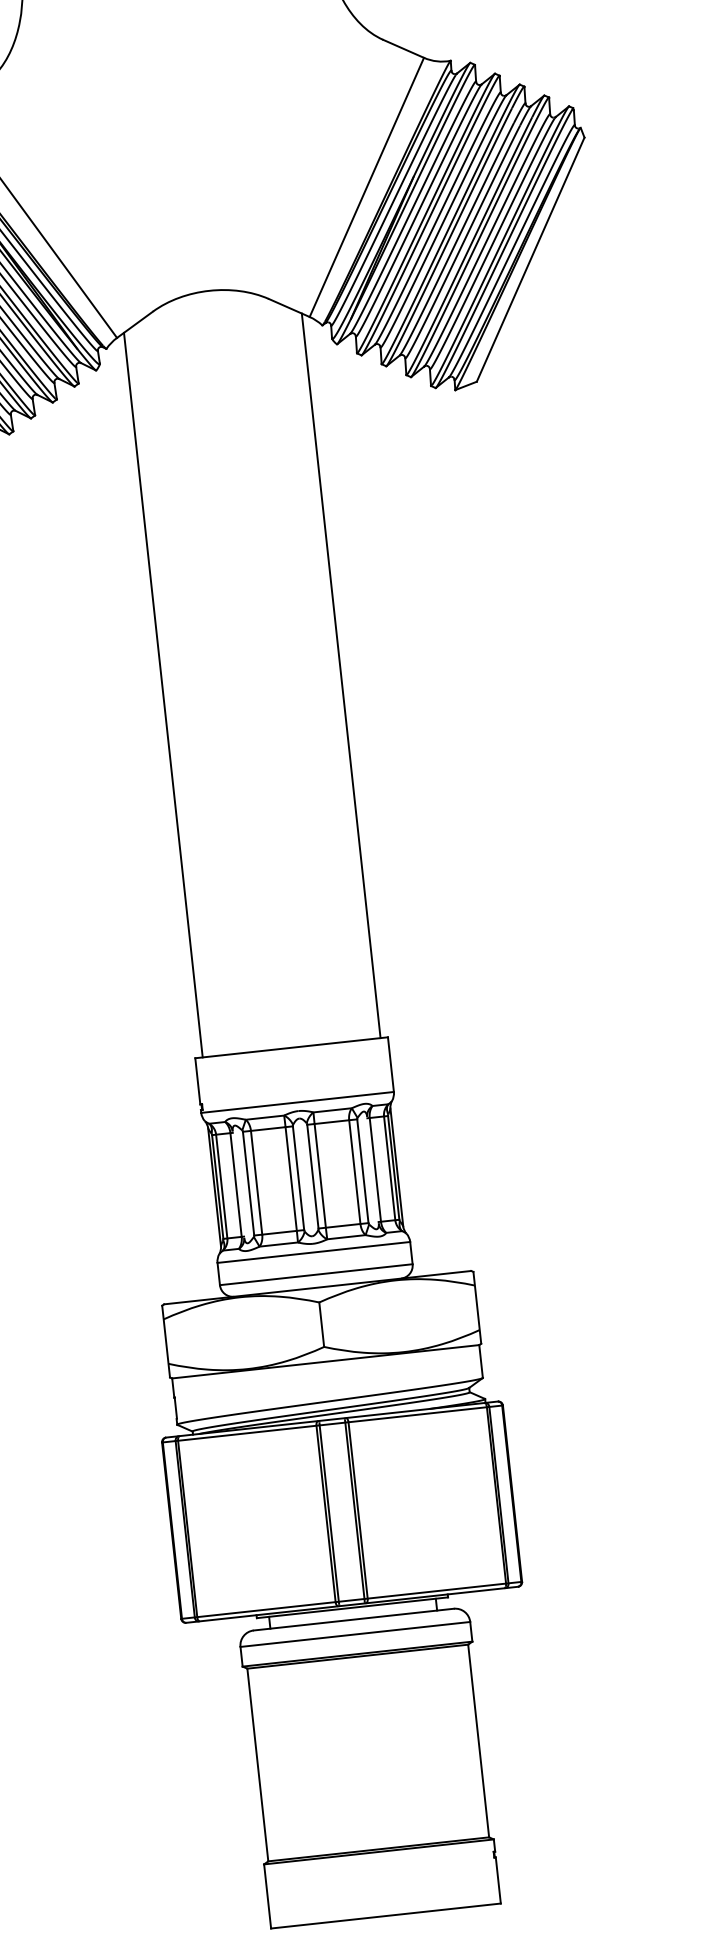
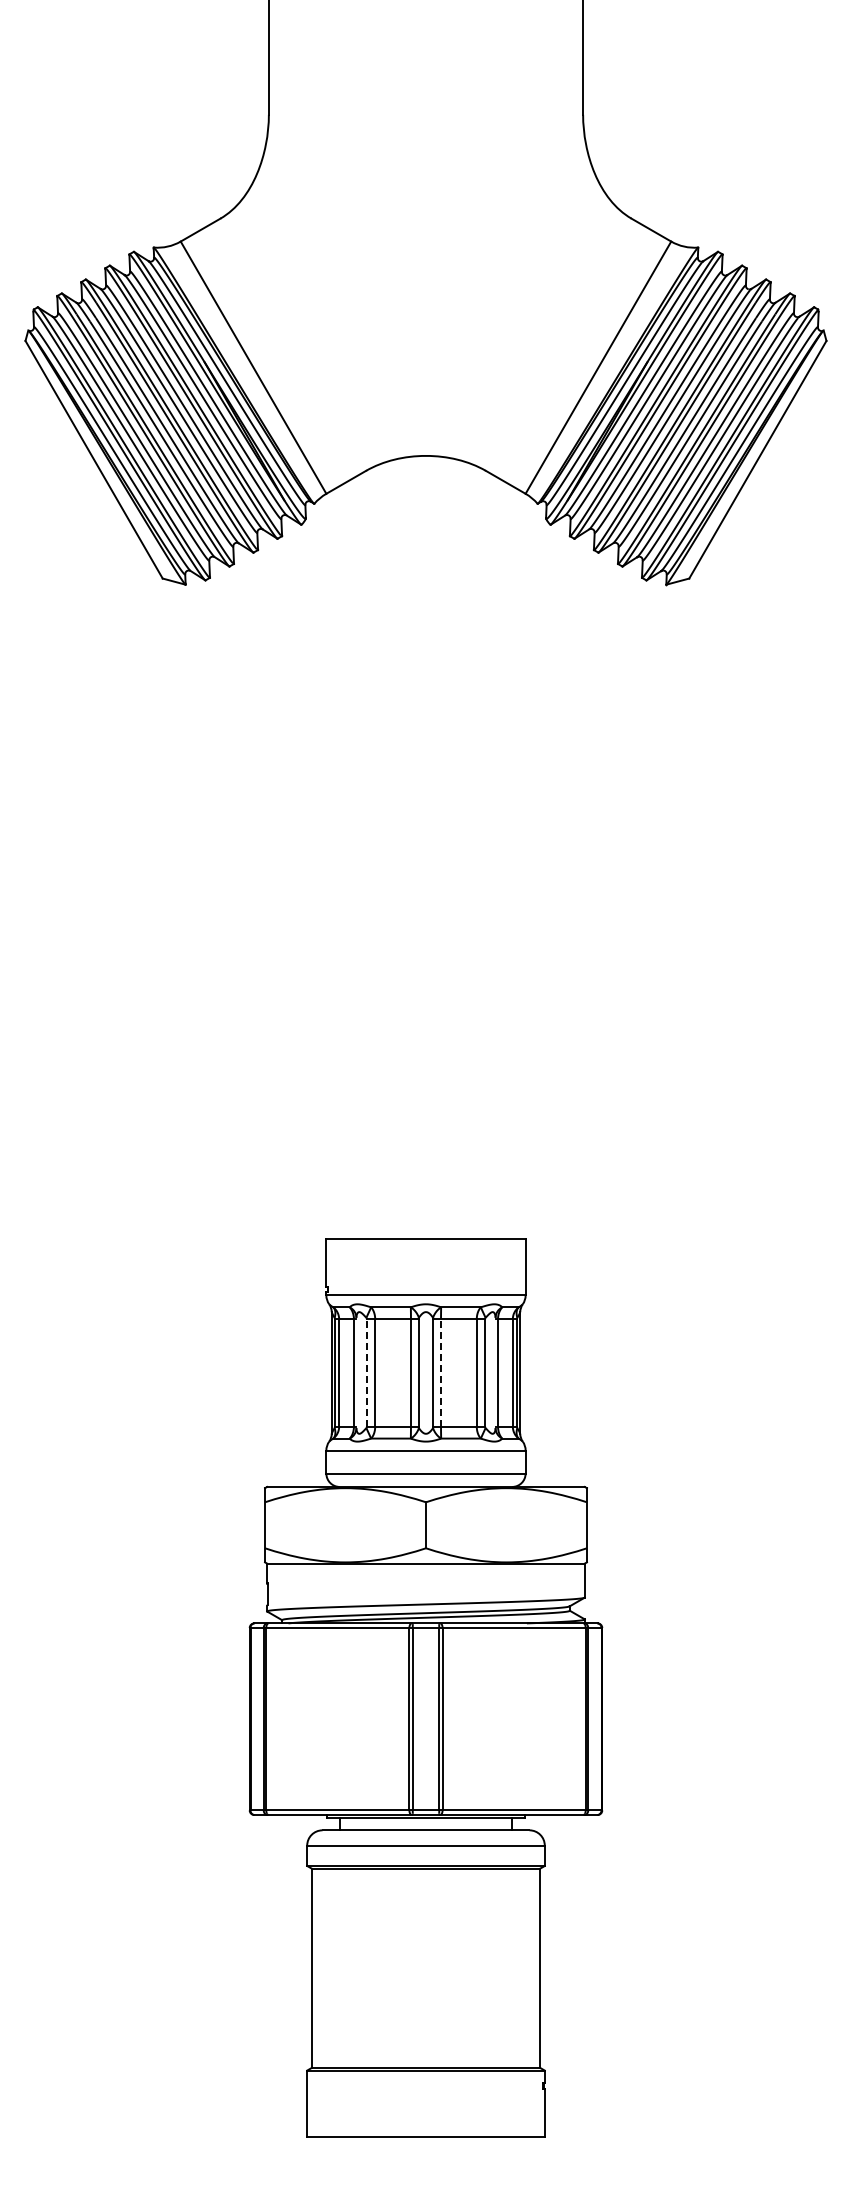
line: (340, 675) -> (517, 863), removed
line: (163, 694) -> (334, 863), removed
line: (320, 1175) -> (441, 1372), solid -> dashed
line: (248, 1183) -> (366, 1372), solid -> dashed

